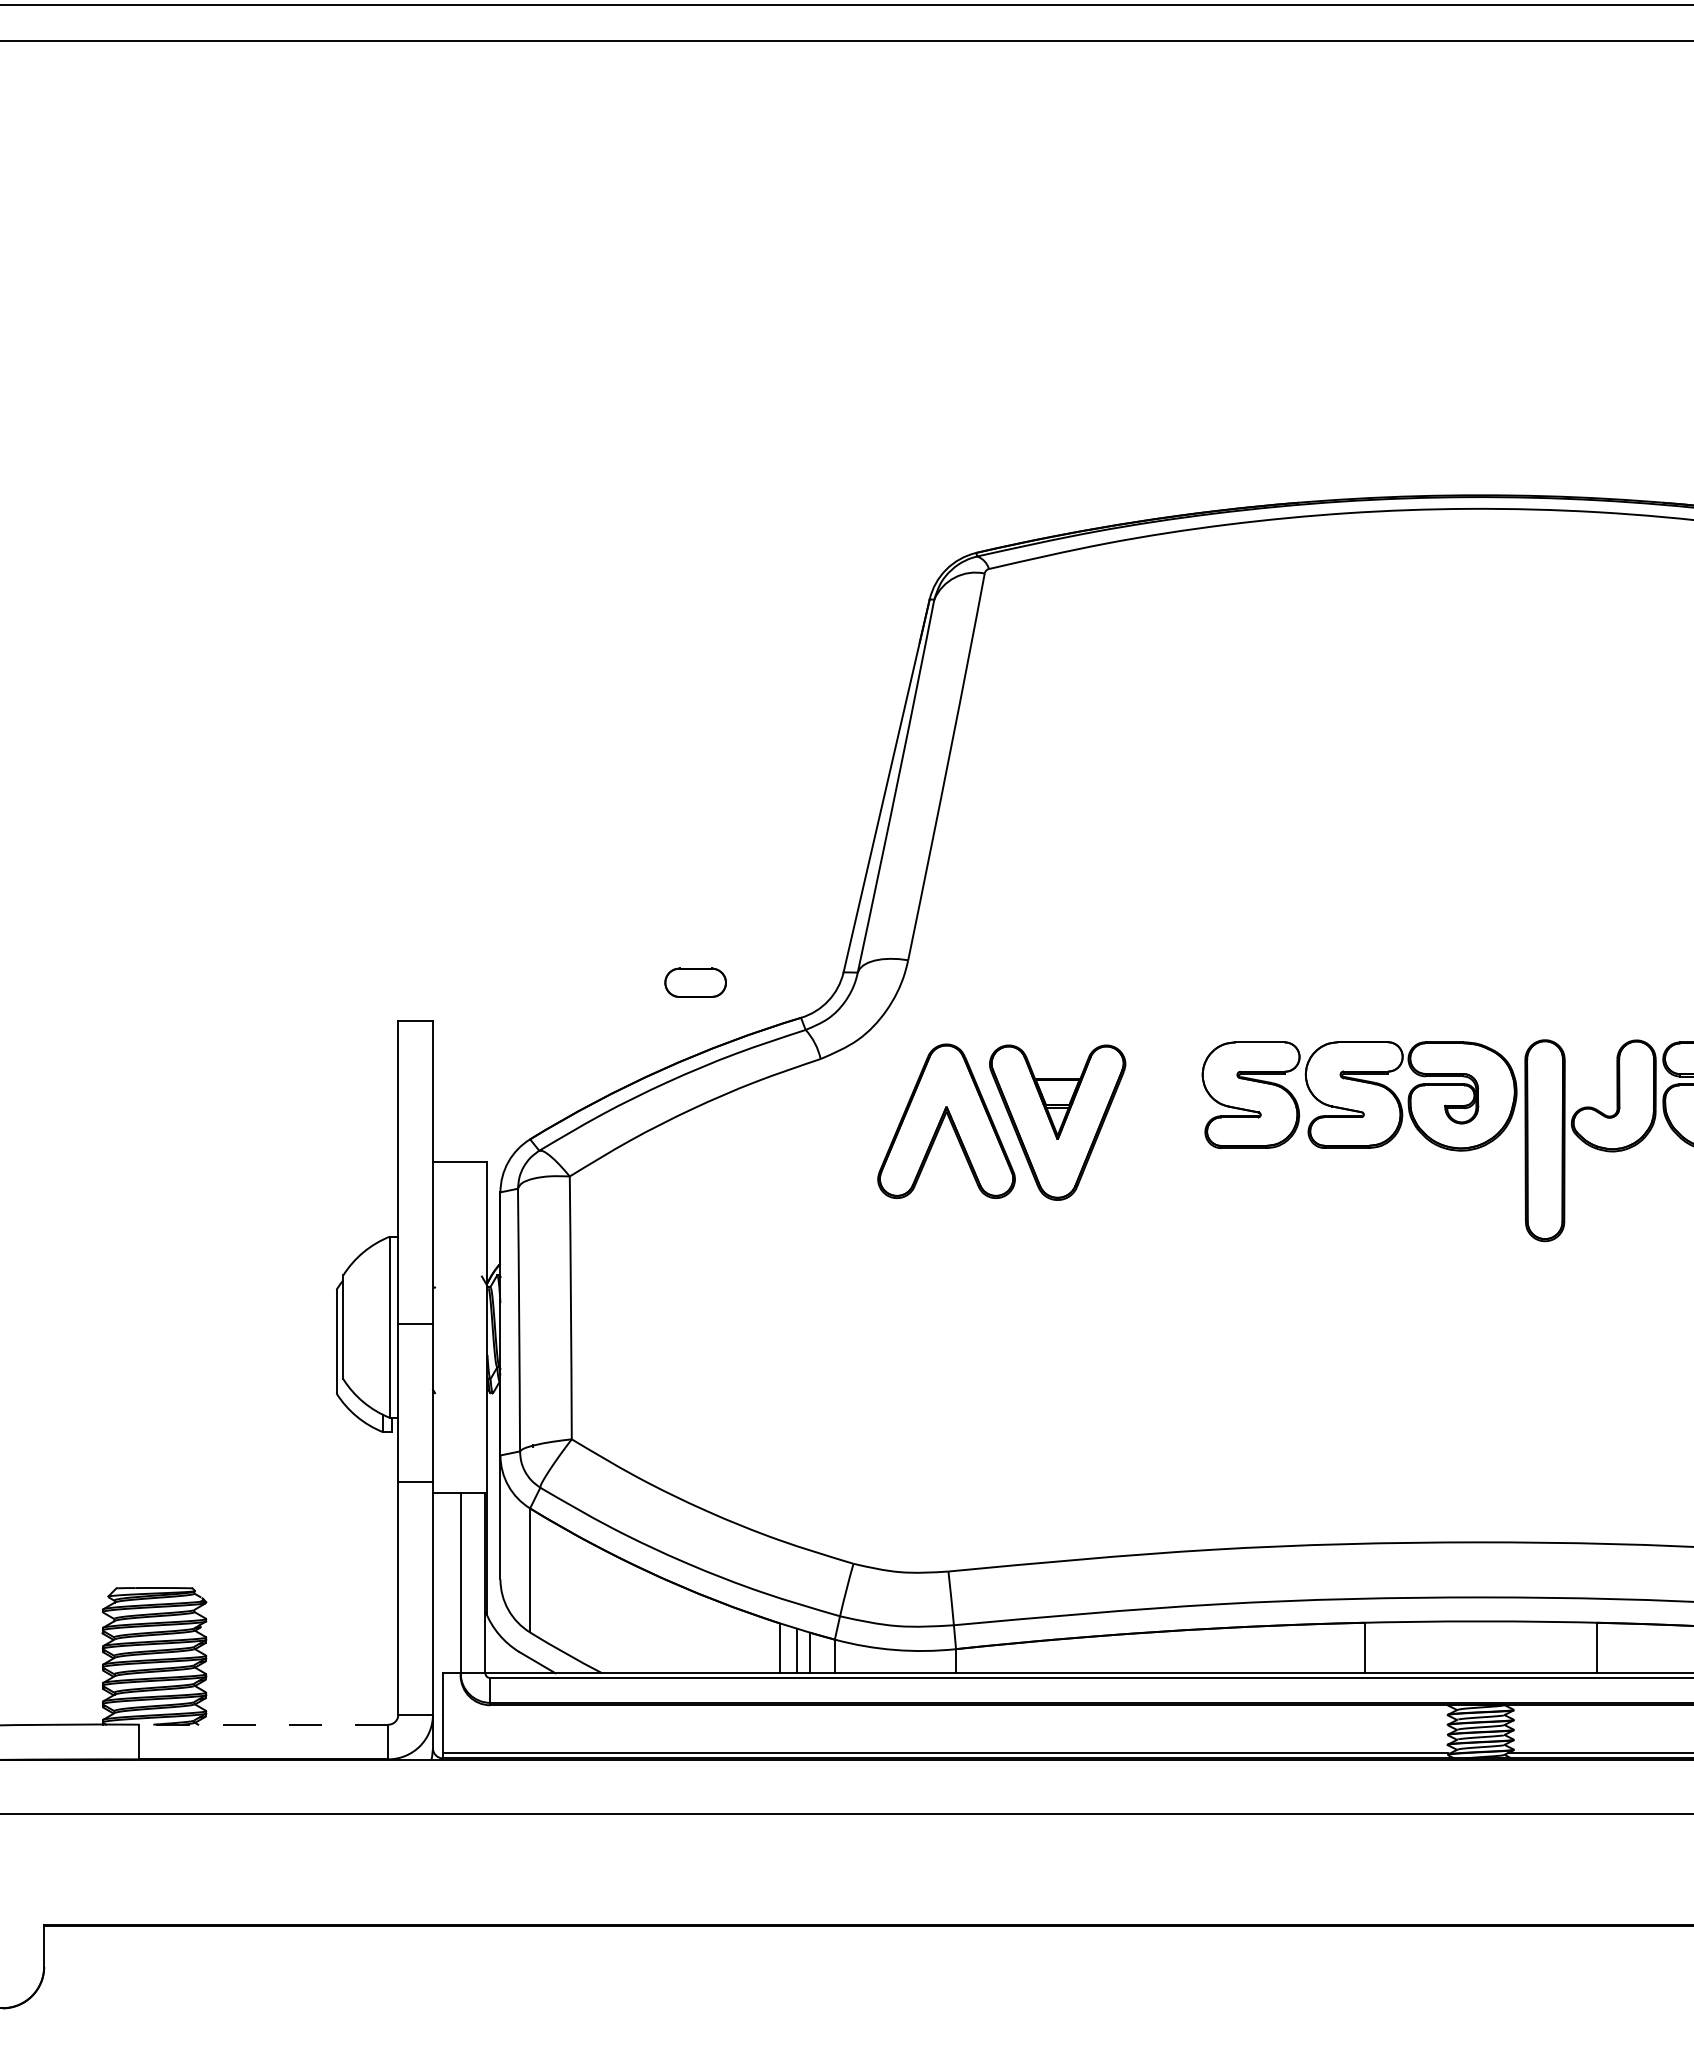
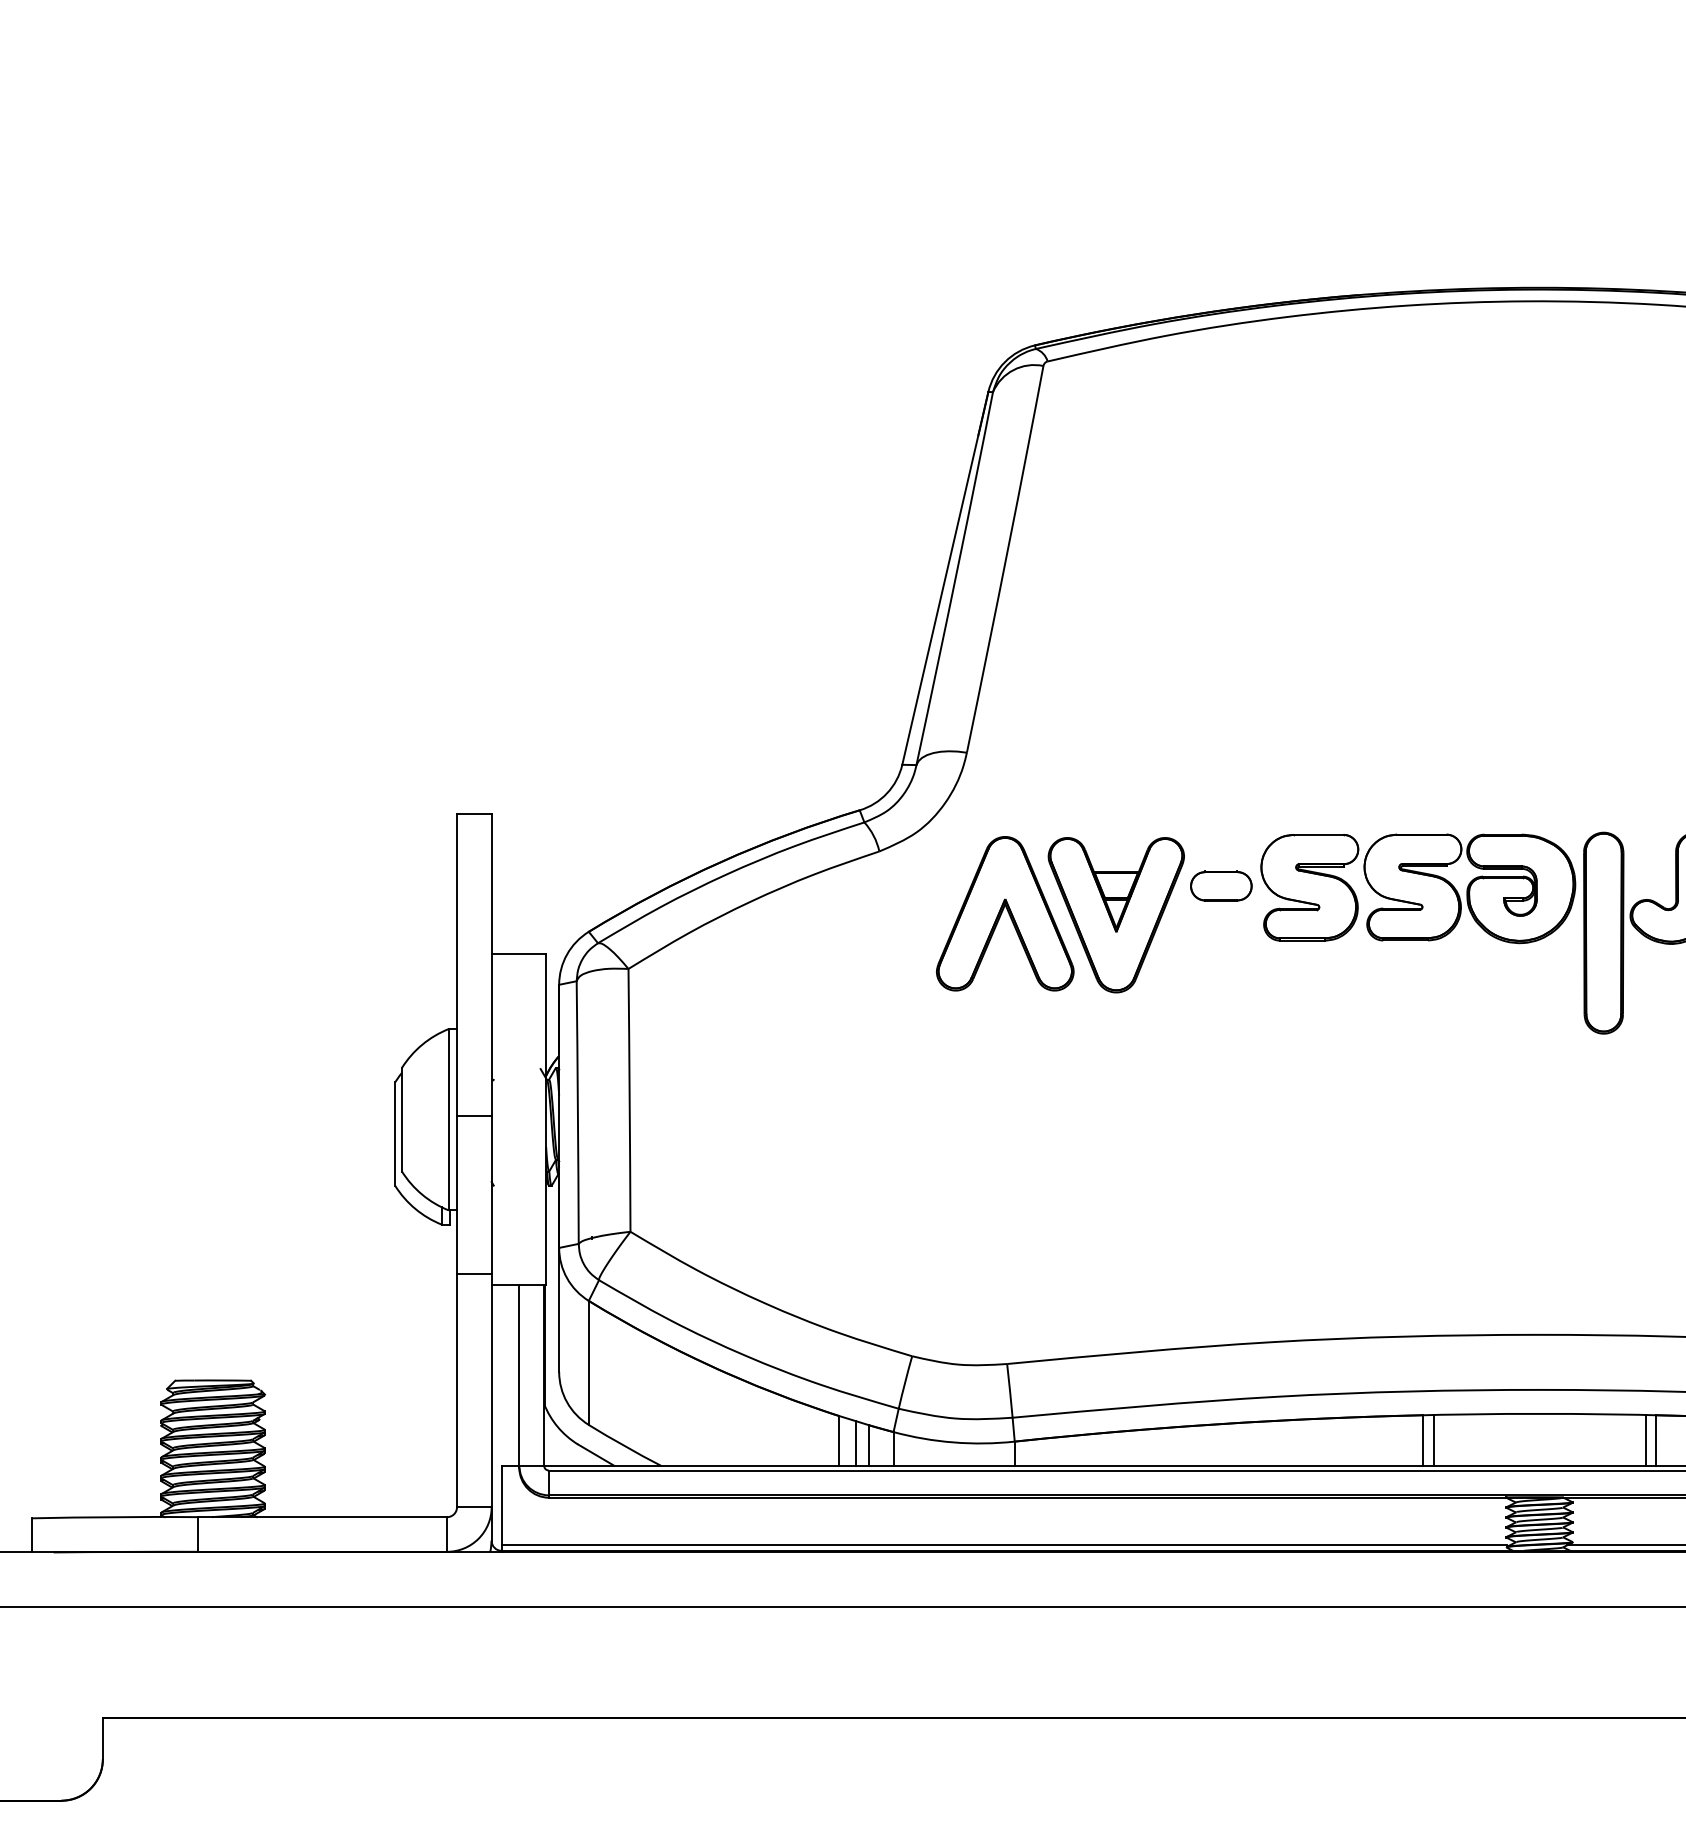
part: (695, 982) -> (1221, 885), moved
line: (1374, 1647) -> (1433, 1439), added
line: (1586, 1647) -> (1645, 1439), added
line: (263, 1724) -> (322, 1516), dashed -> solid

